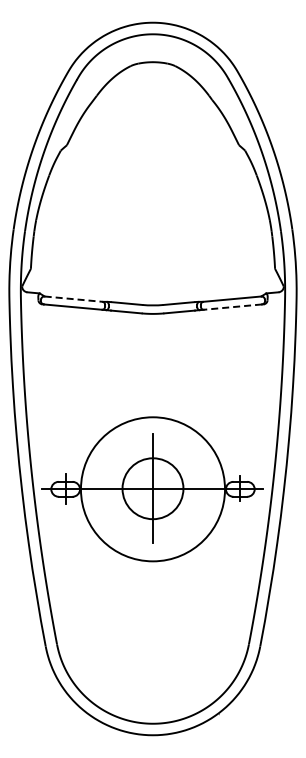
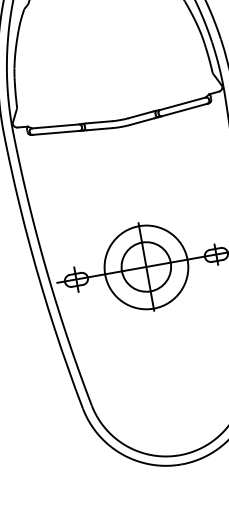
line: (74, 299) -> (56, 126), dashed -> solid
line: (232, 307) -> (184, 110), dashed -> solid
circle: (152, 488) -> (145, 266), size x0.71

